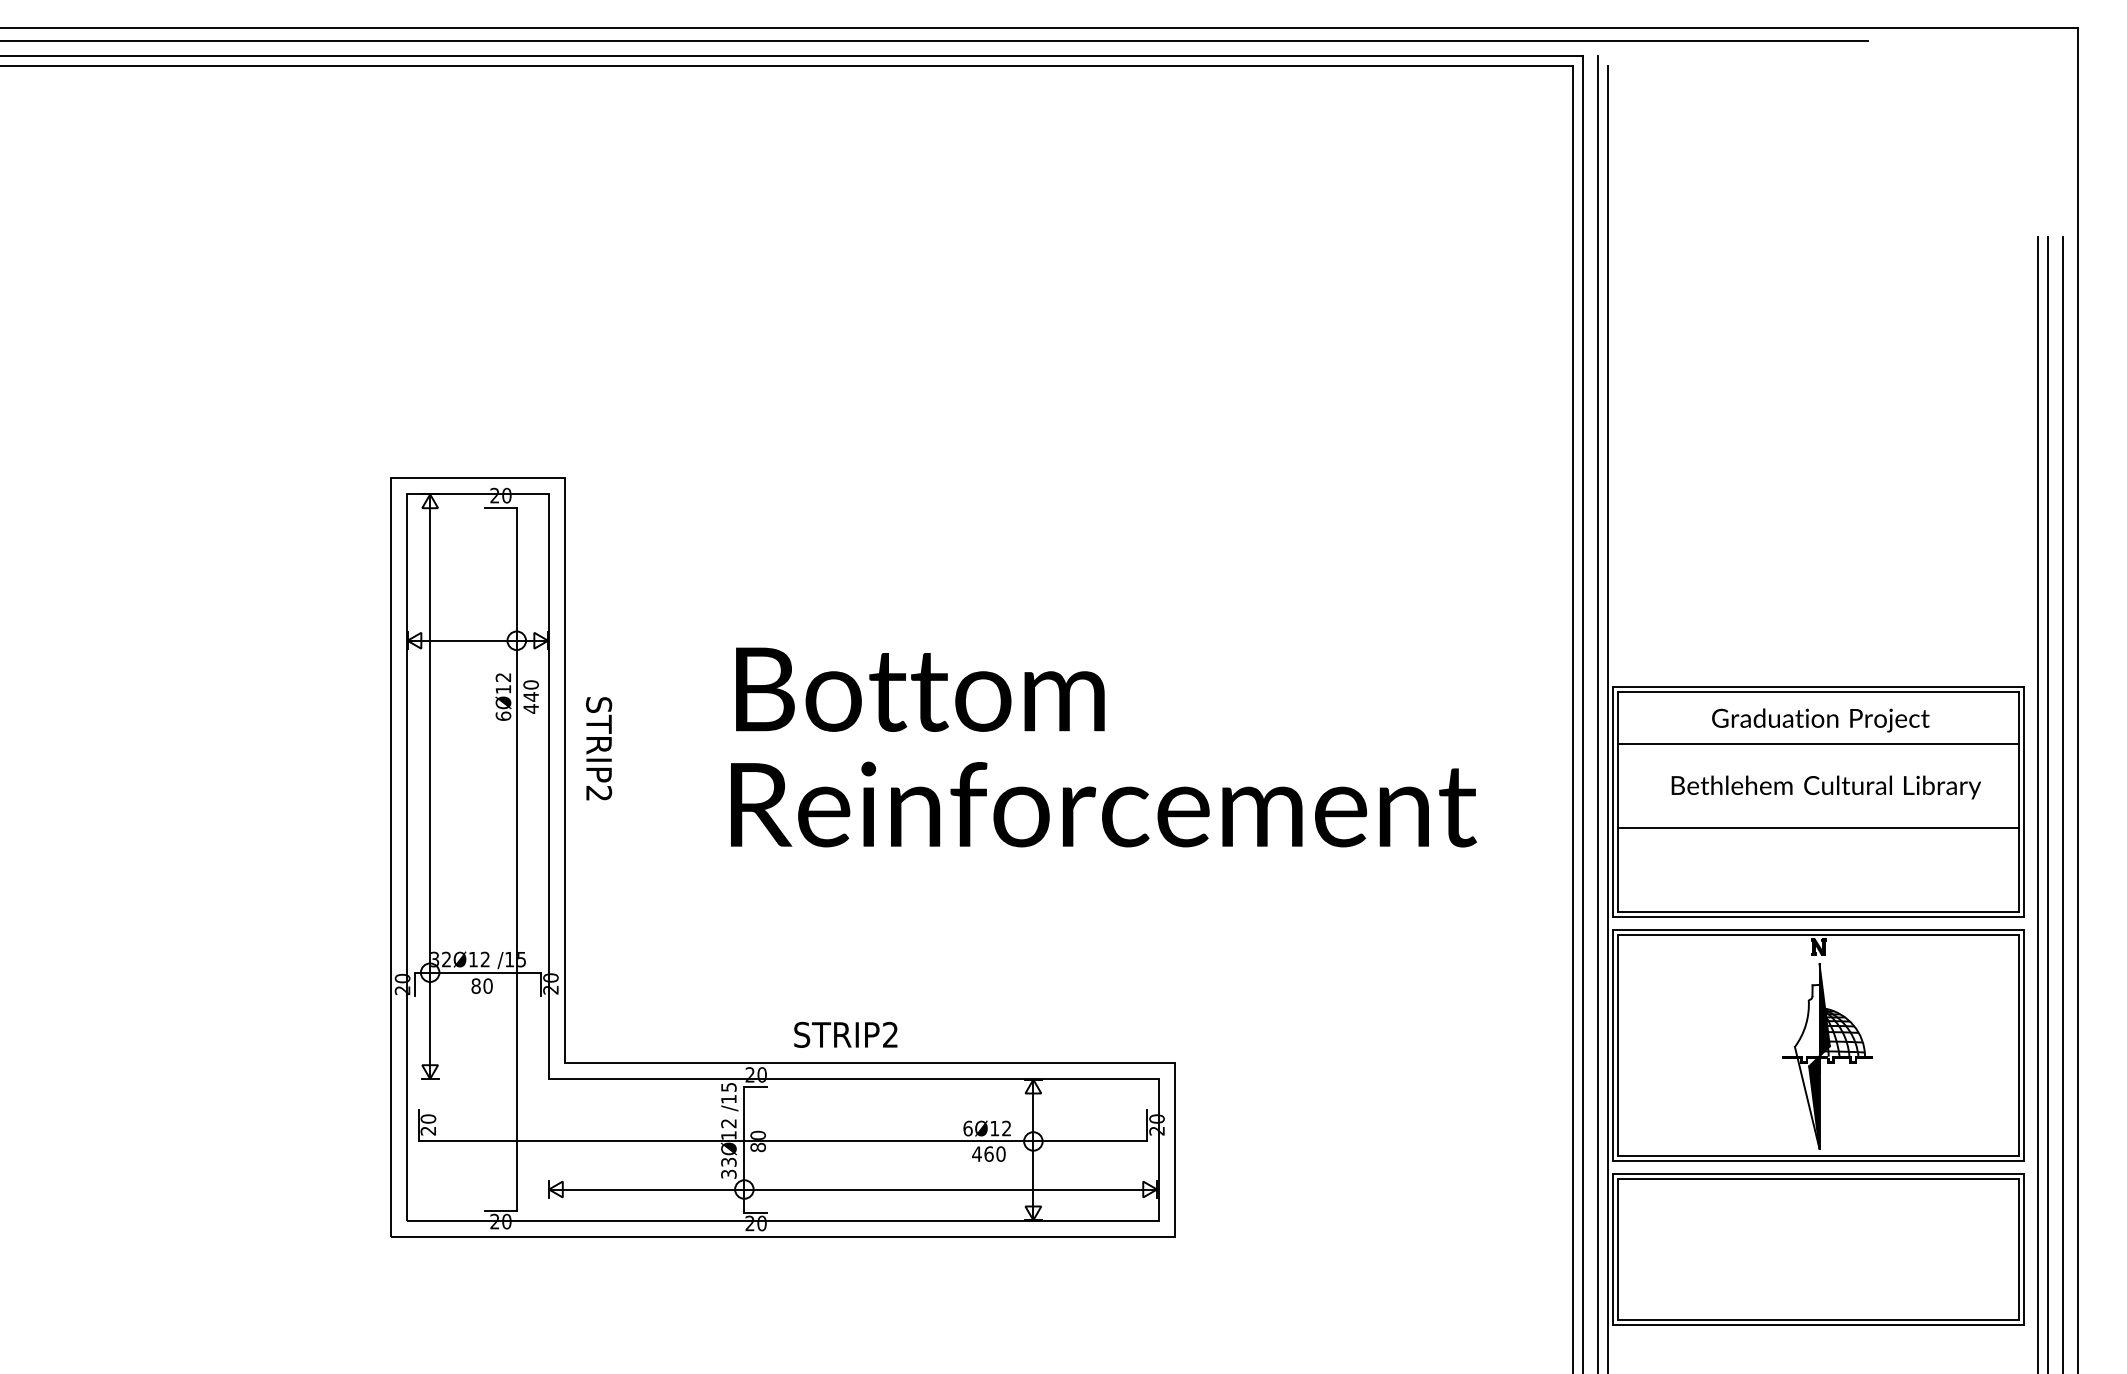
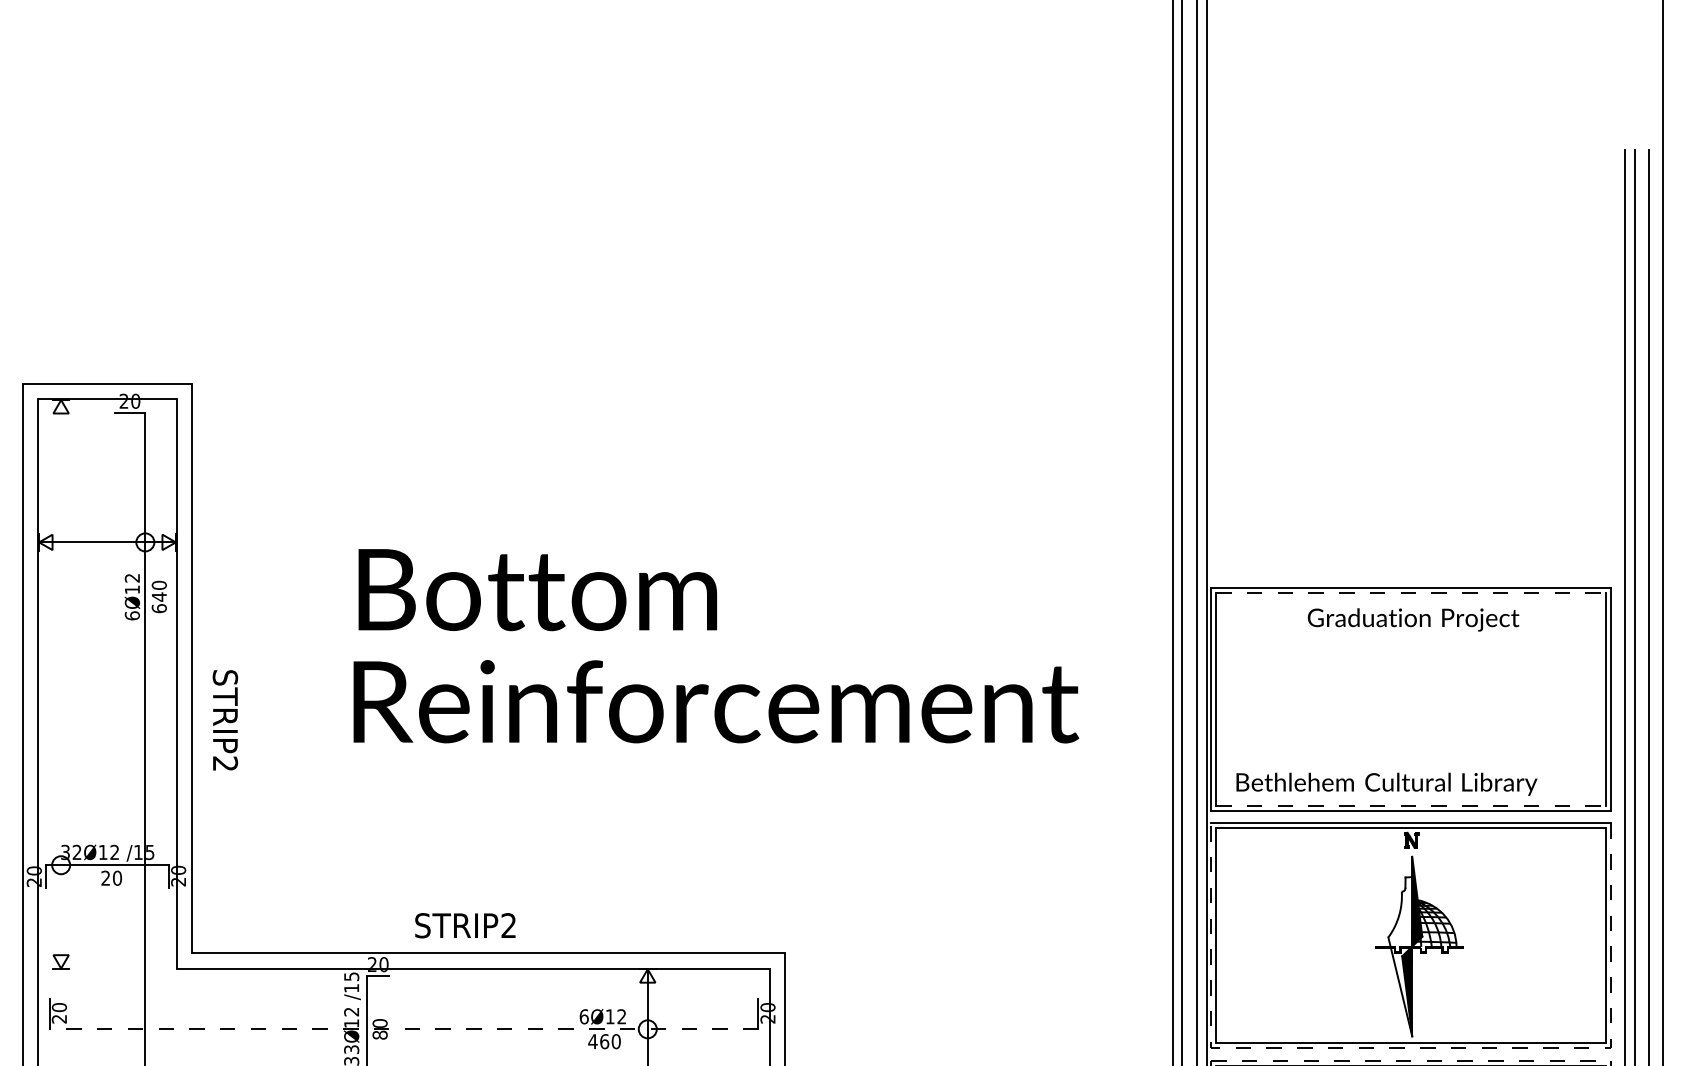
line: (1818, 692) -> (1411, 592), solid -> dashed
text: (530, 708) -> (158, 608), 440 -> 640
line: (1817, 743) -> (1410, 642), removed
text: (599, 748) -> (225, 720), moved
line: (430, 786) -> (61, 684), removed
text: (1825, 787) -> (1386, 784), moved
line: (1817, 827) -> (1410, 724), removed
line: (1818, 912) -> (1411, 806), solid -> dashed
text: (475, 985) -> (105, 877), 80 -> 20
line: (782, 1141) -> (403, 1029), solid -> dashed
line: (1817, 1160) -> (1410, 1047), solid -> dashed
line: (1818, 1173) -> (1411, 1060), solid -> dashed

